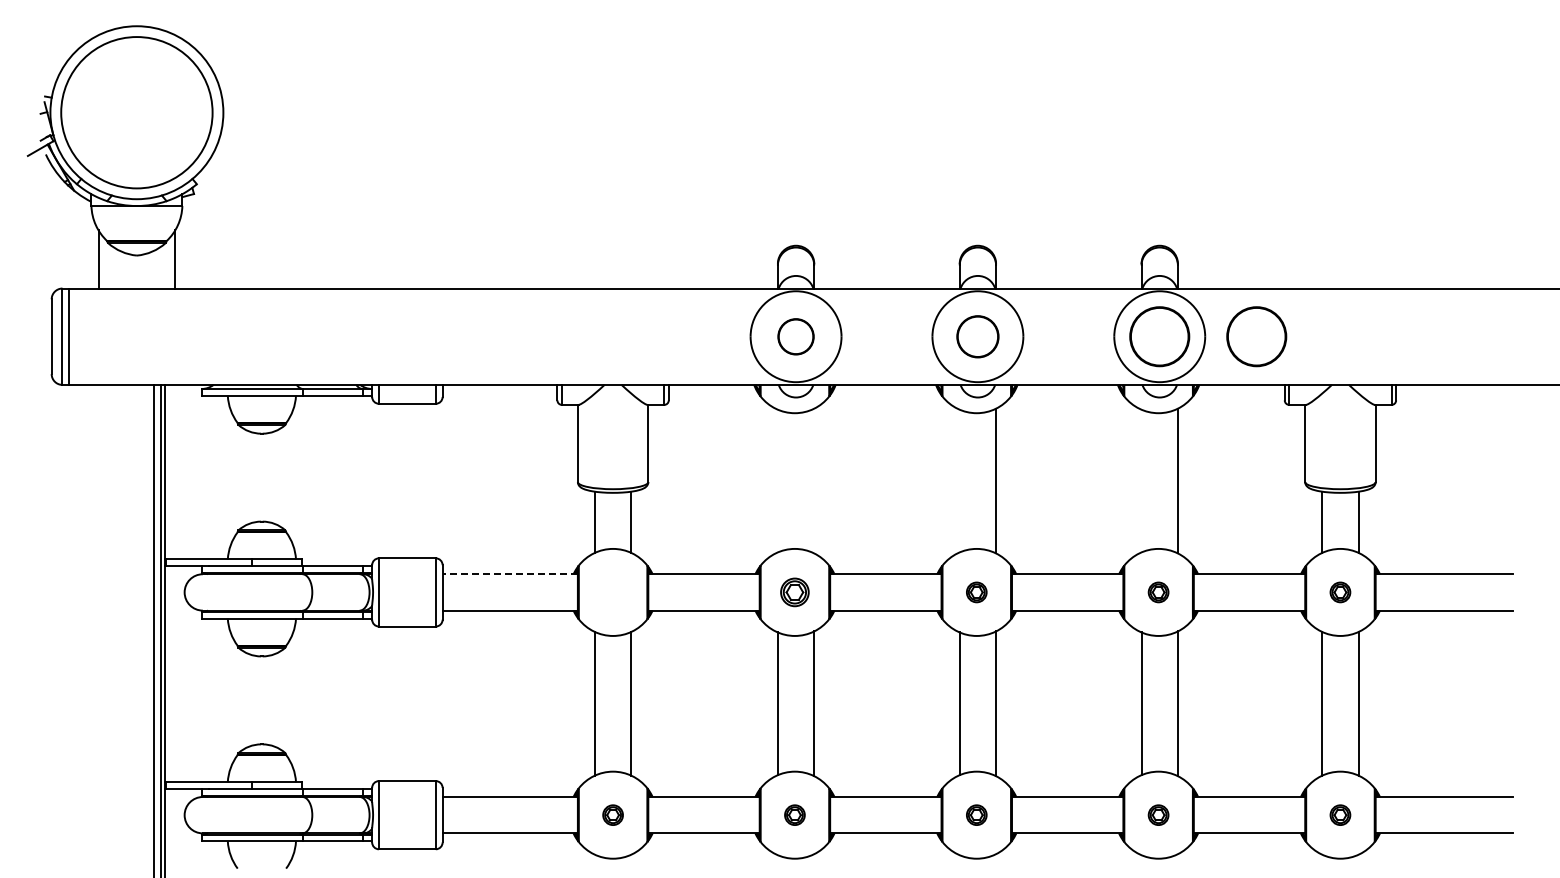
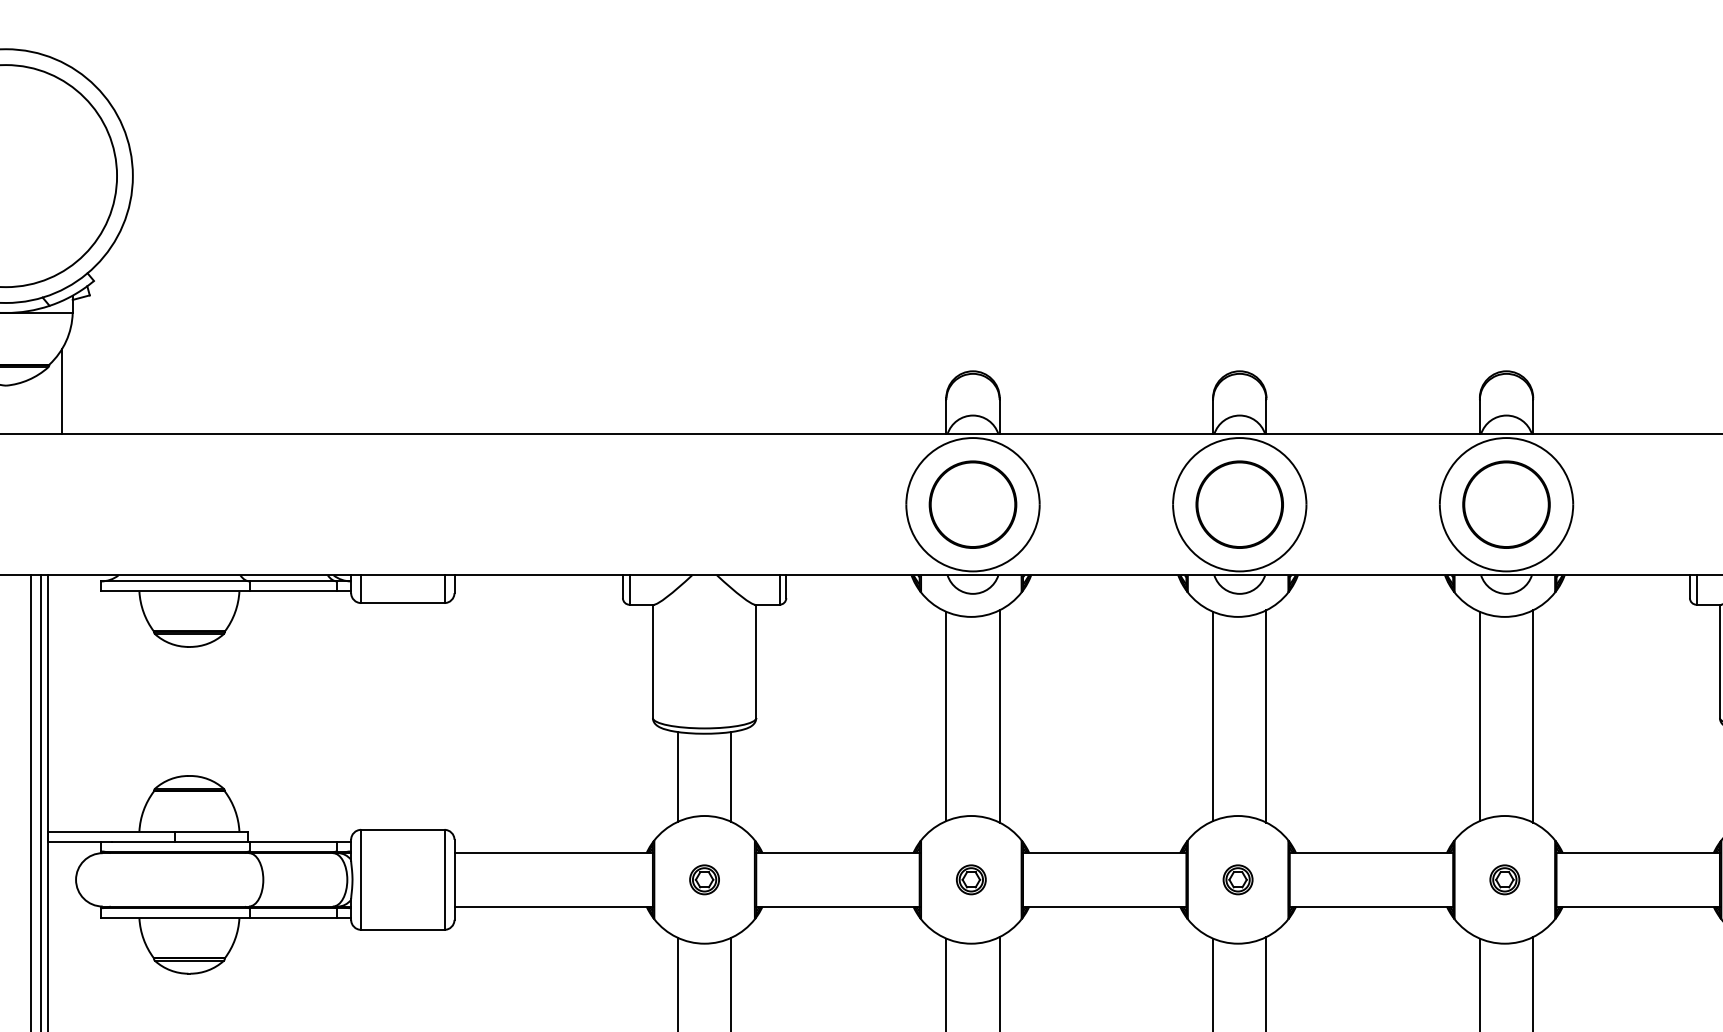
circle: (795, 336) -> (972, 504), size x1.67
circle: (977, 336) -> (1239, 504), size x1.43
circle: (1256, 336) -> (1648, 504), removed
line: (777, 480) -> (945, 715), added
line: (814, 480) -> (1000, 715), added
line: (959, 480) -> (1212, 715), added
line: (1141, 480) -> (1479, 715), added
line: (510, 574) -> (554, 853), dashed -> solid
part: (612, 592) -> (703, 879), added
part: (794, 592) -> (970, 879), size x0.71

